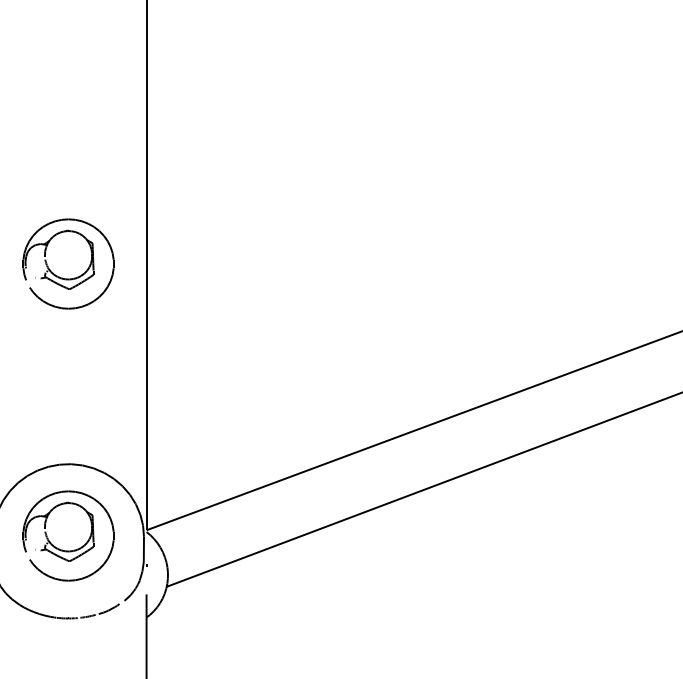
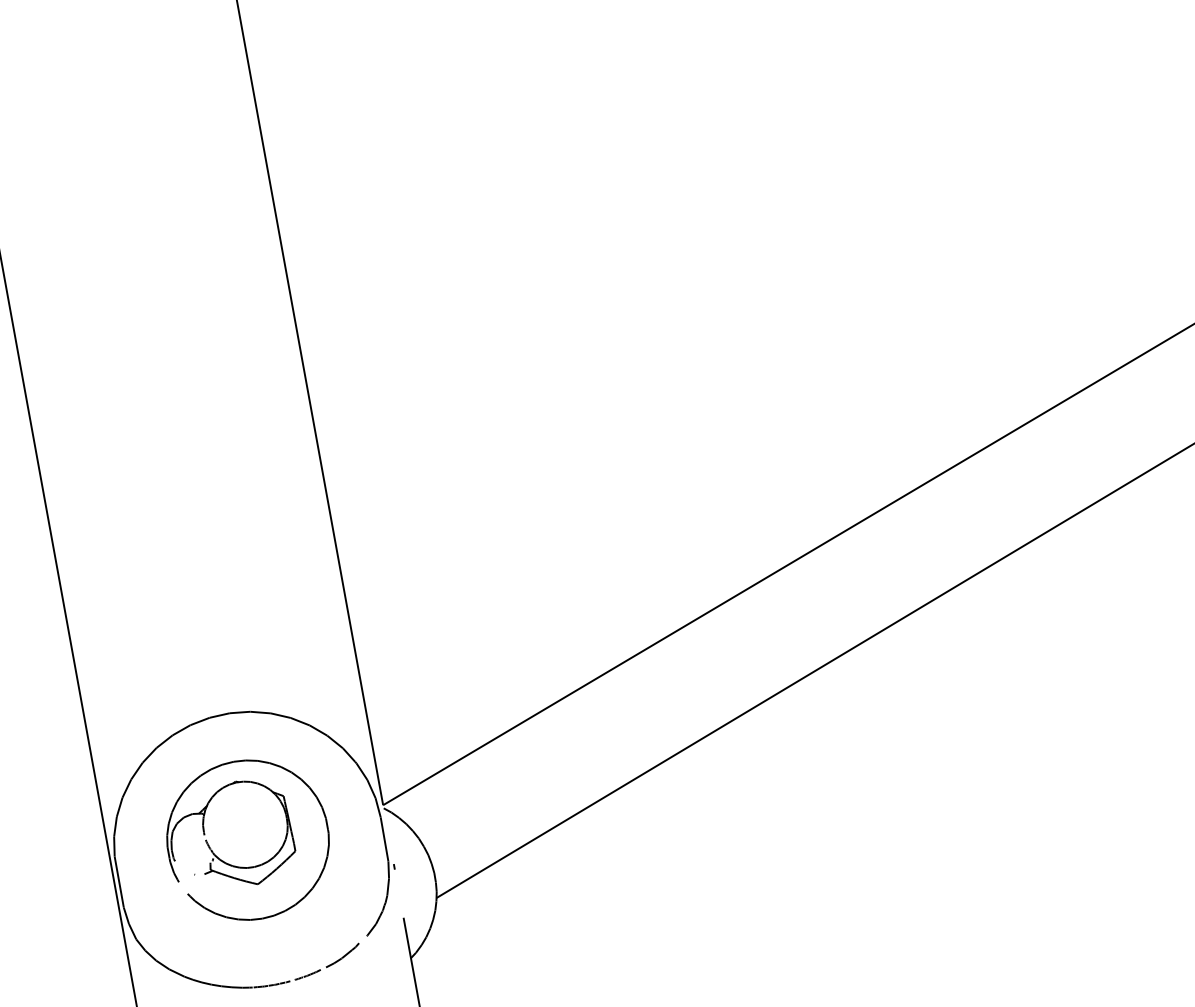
part: (68, 278) -> (165, 388), removed

